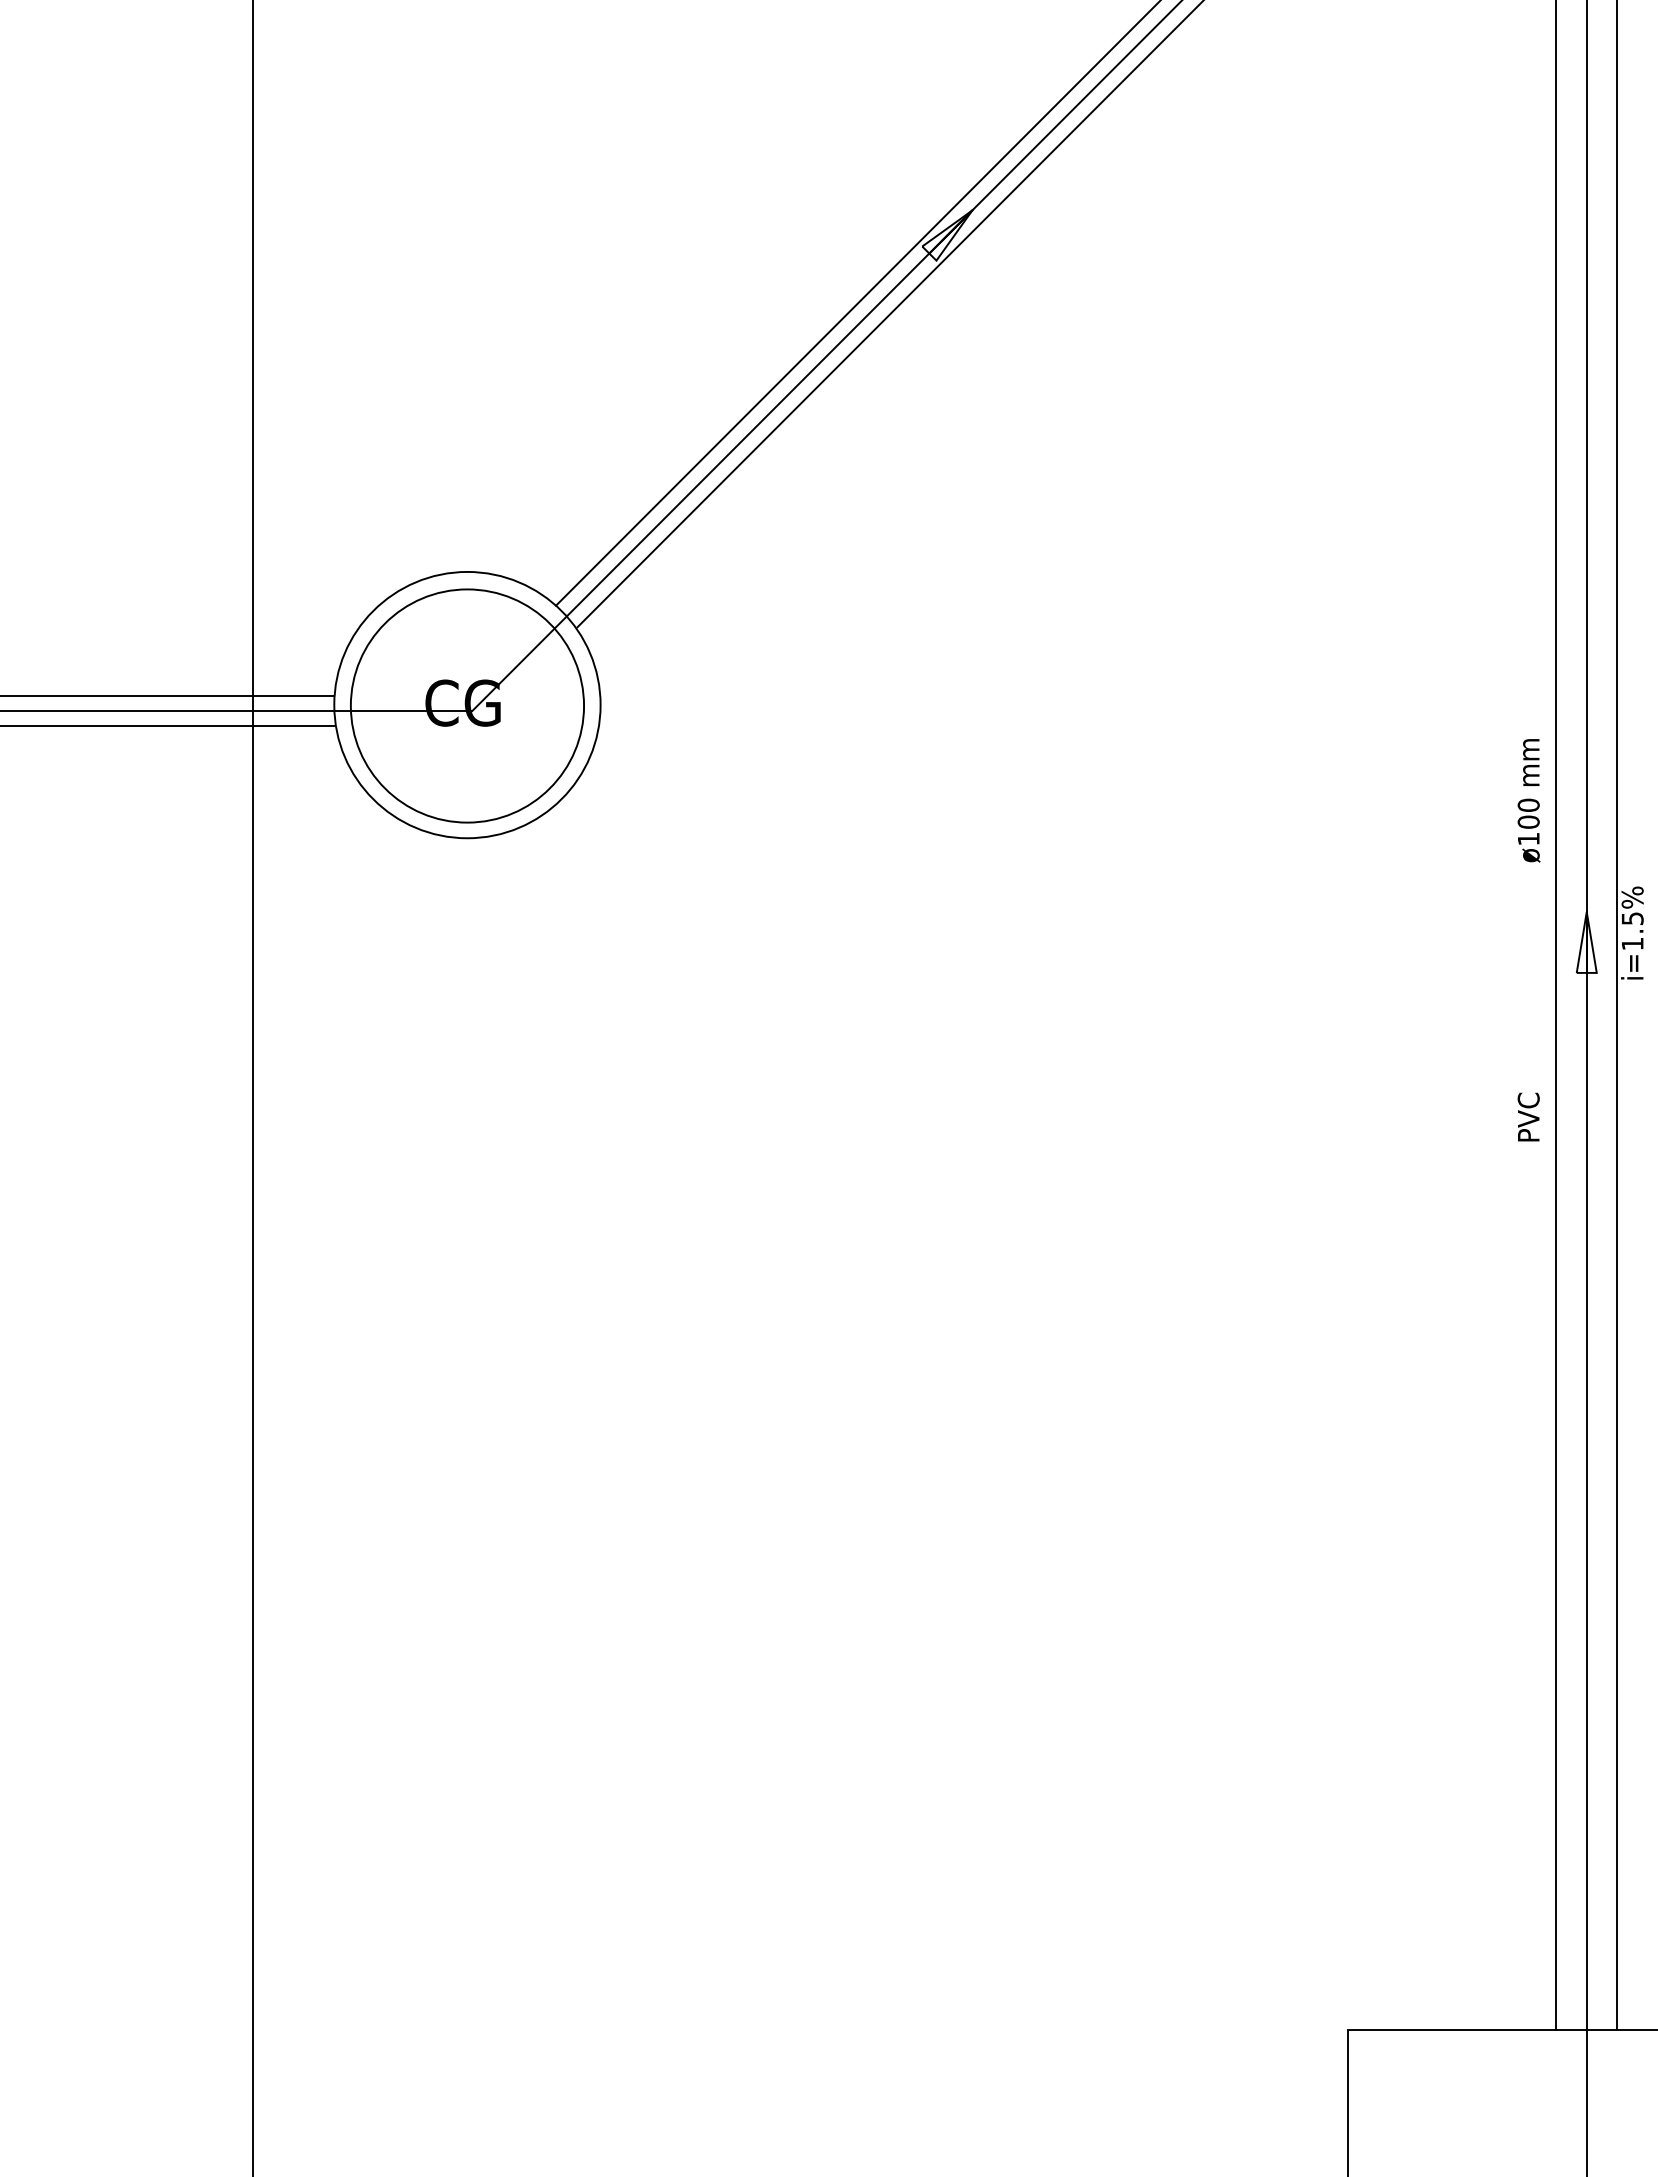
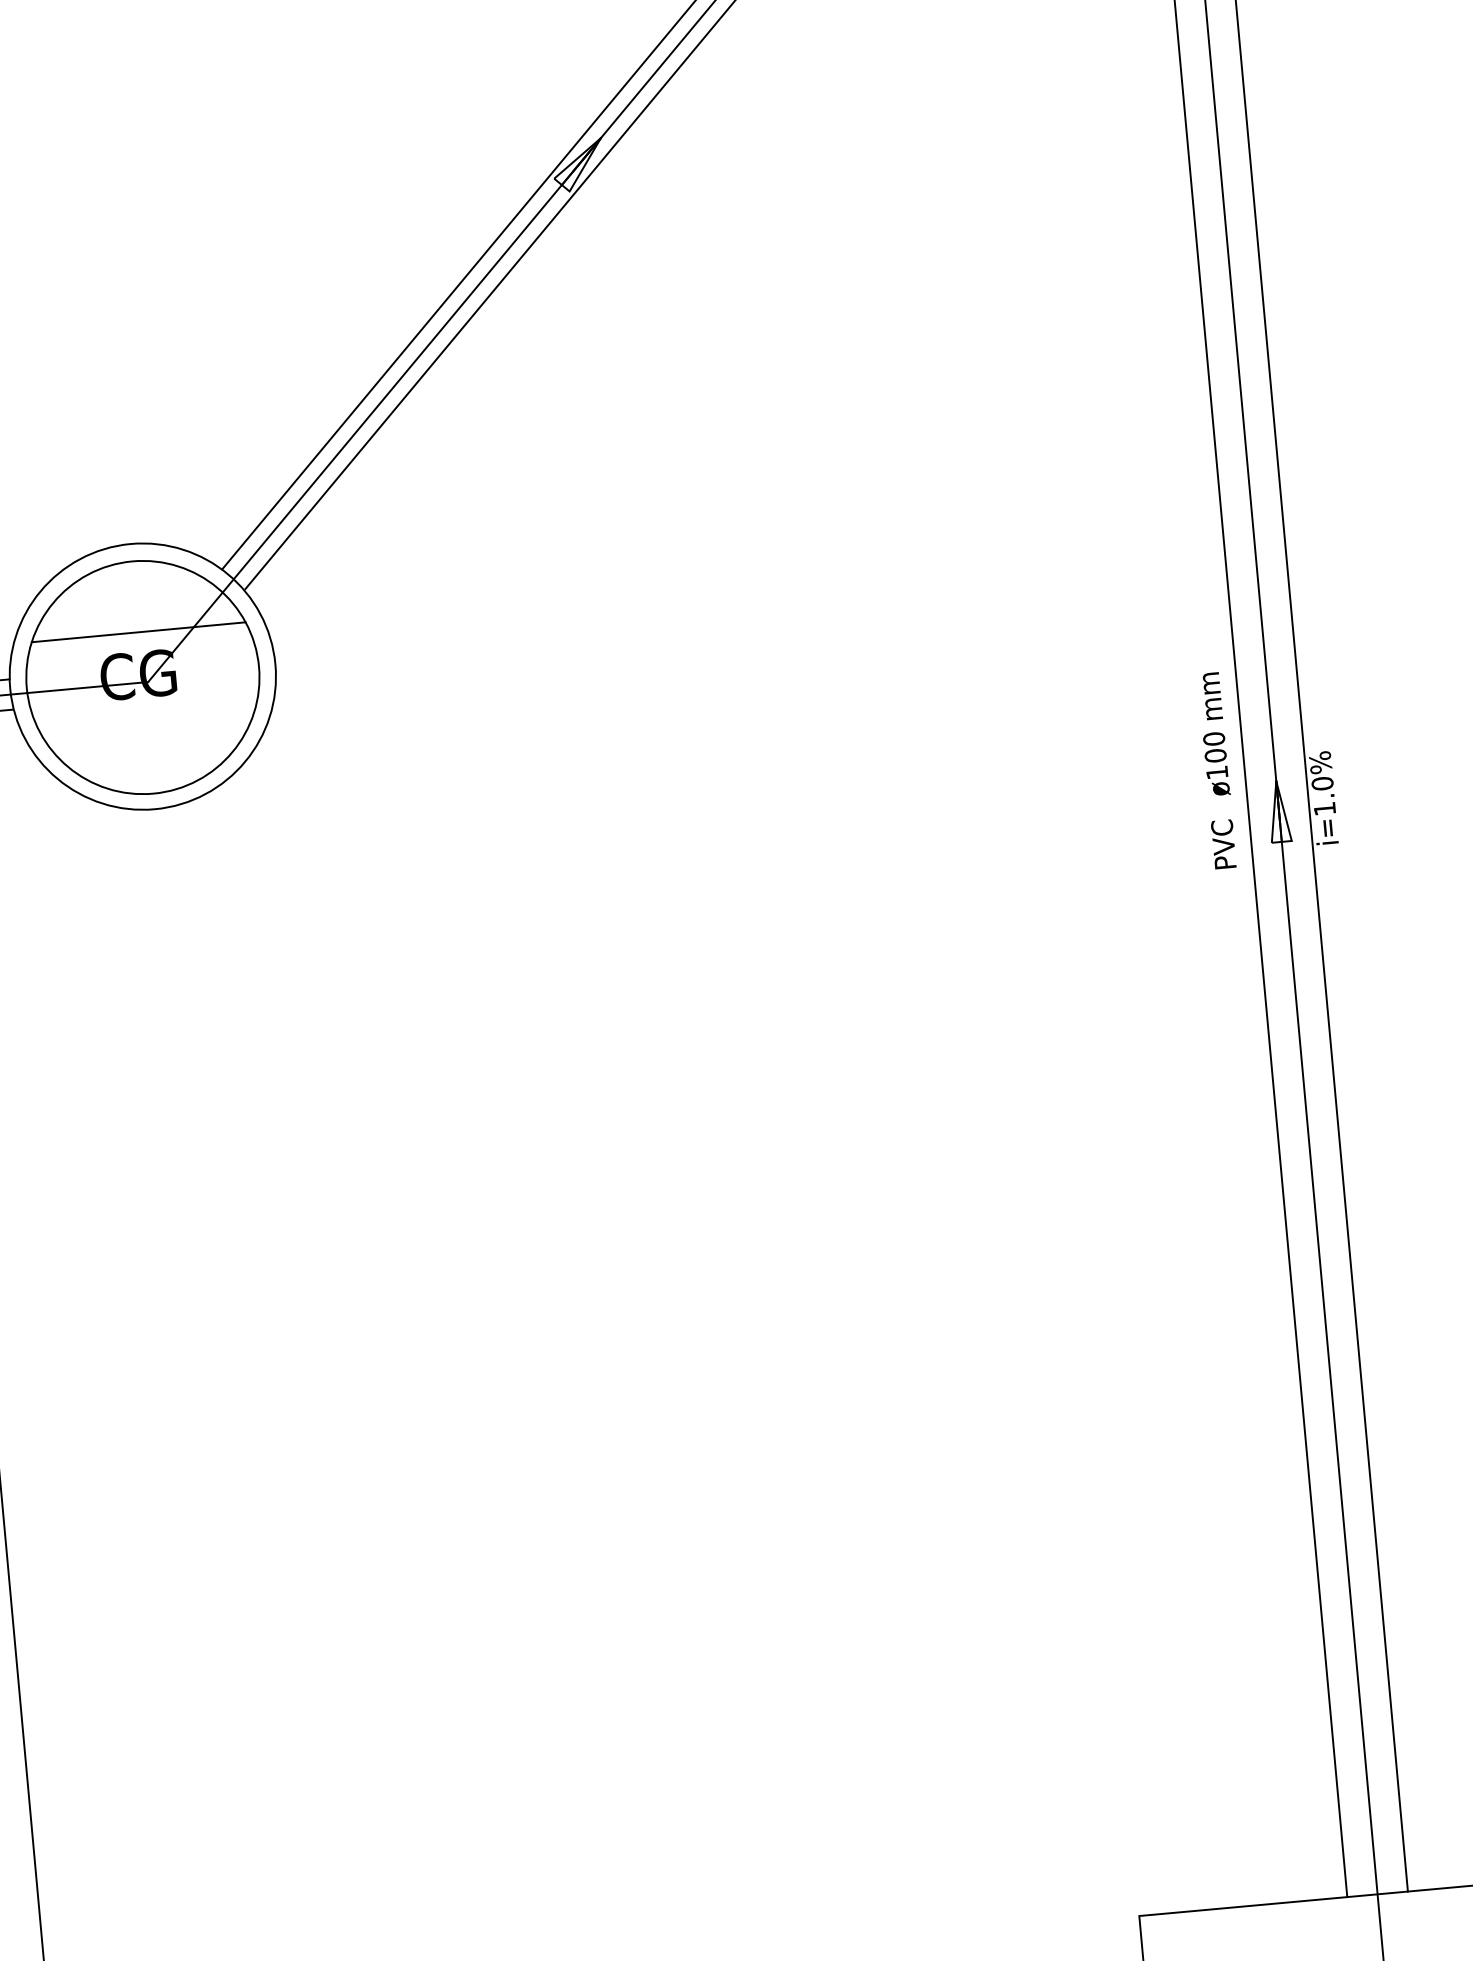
line: (466, 660) -> (137, 632), added
text: (1528, 800) -> (1213, 734), moved
text: (1632, 918) -> (1322, 783), i=1.5% -> i=1.0%
text: (1528, 1116) -> (1223, 843), moved

